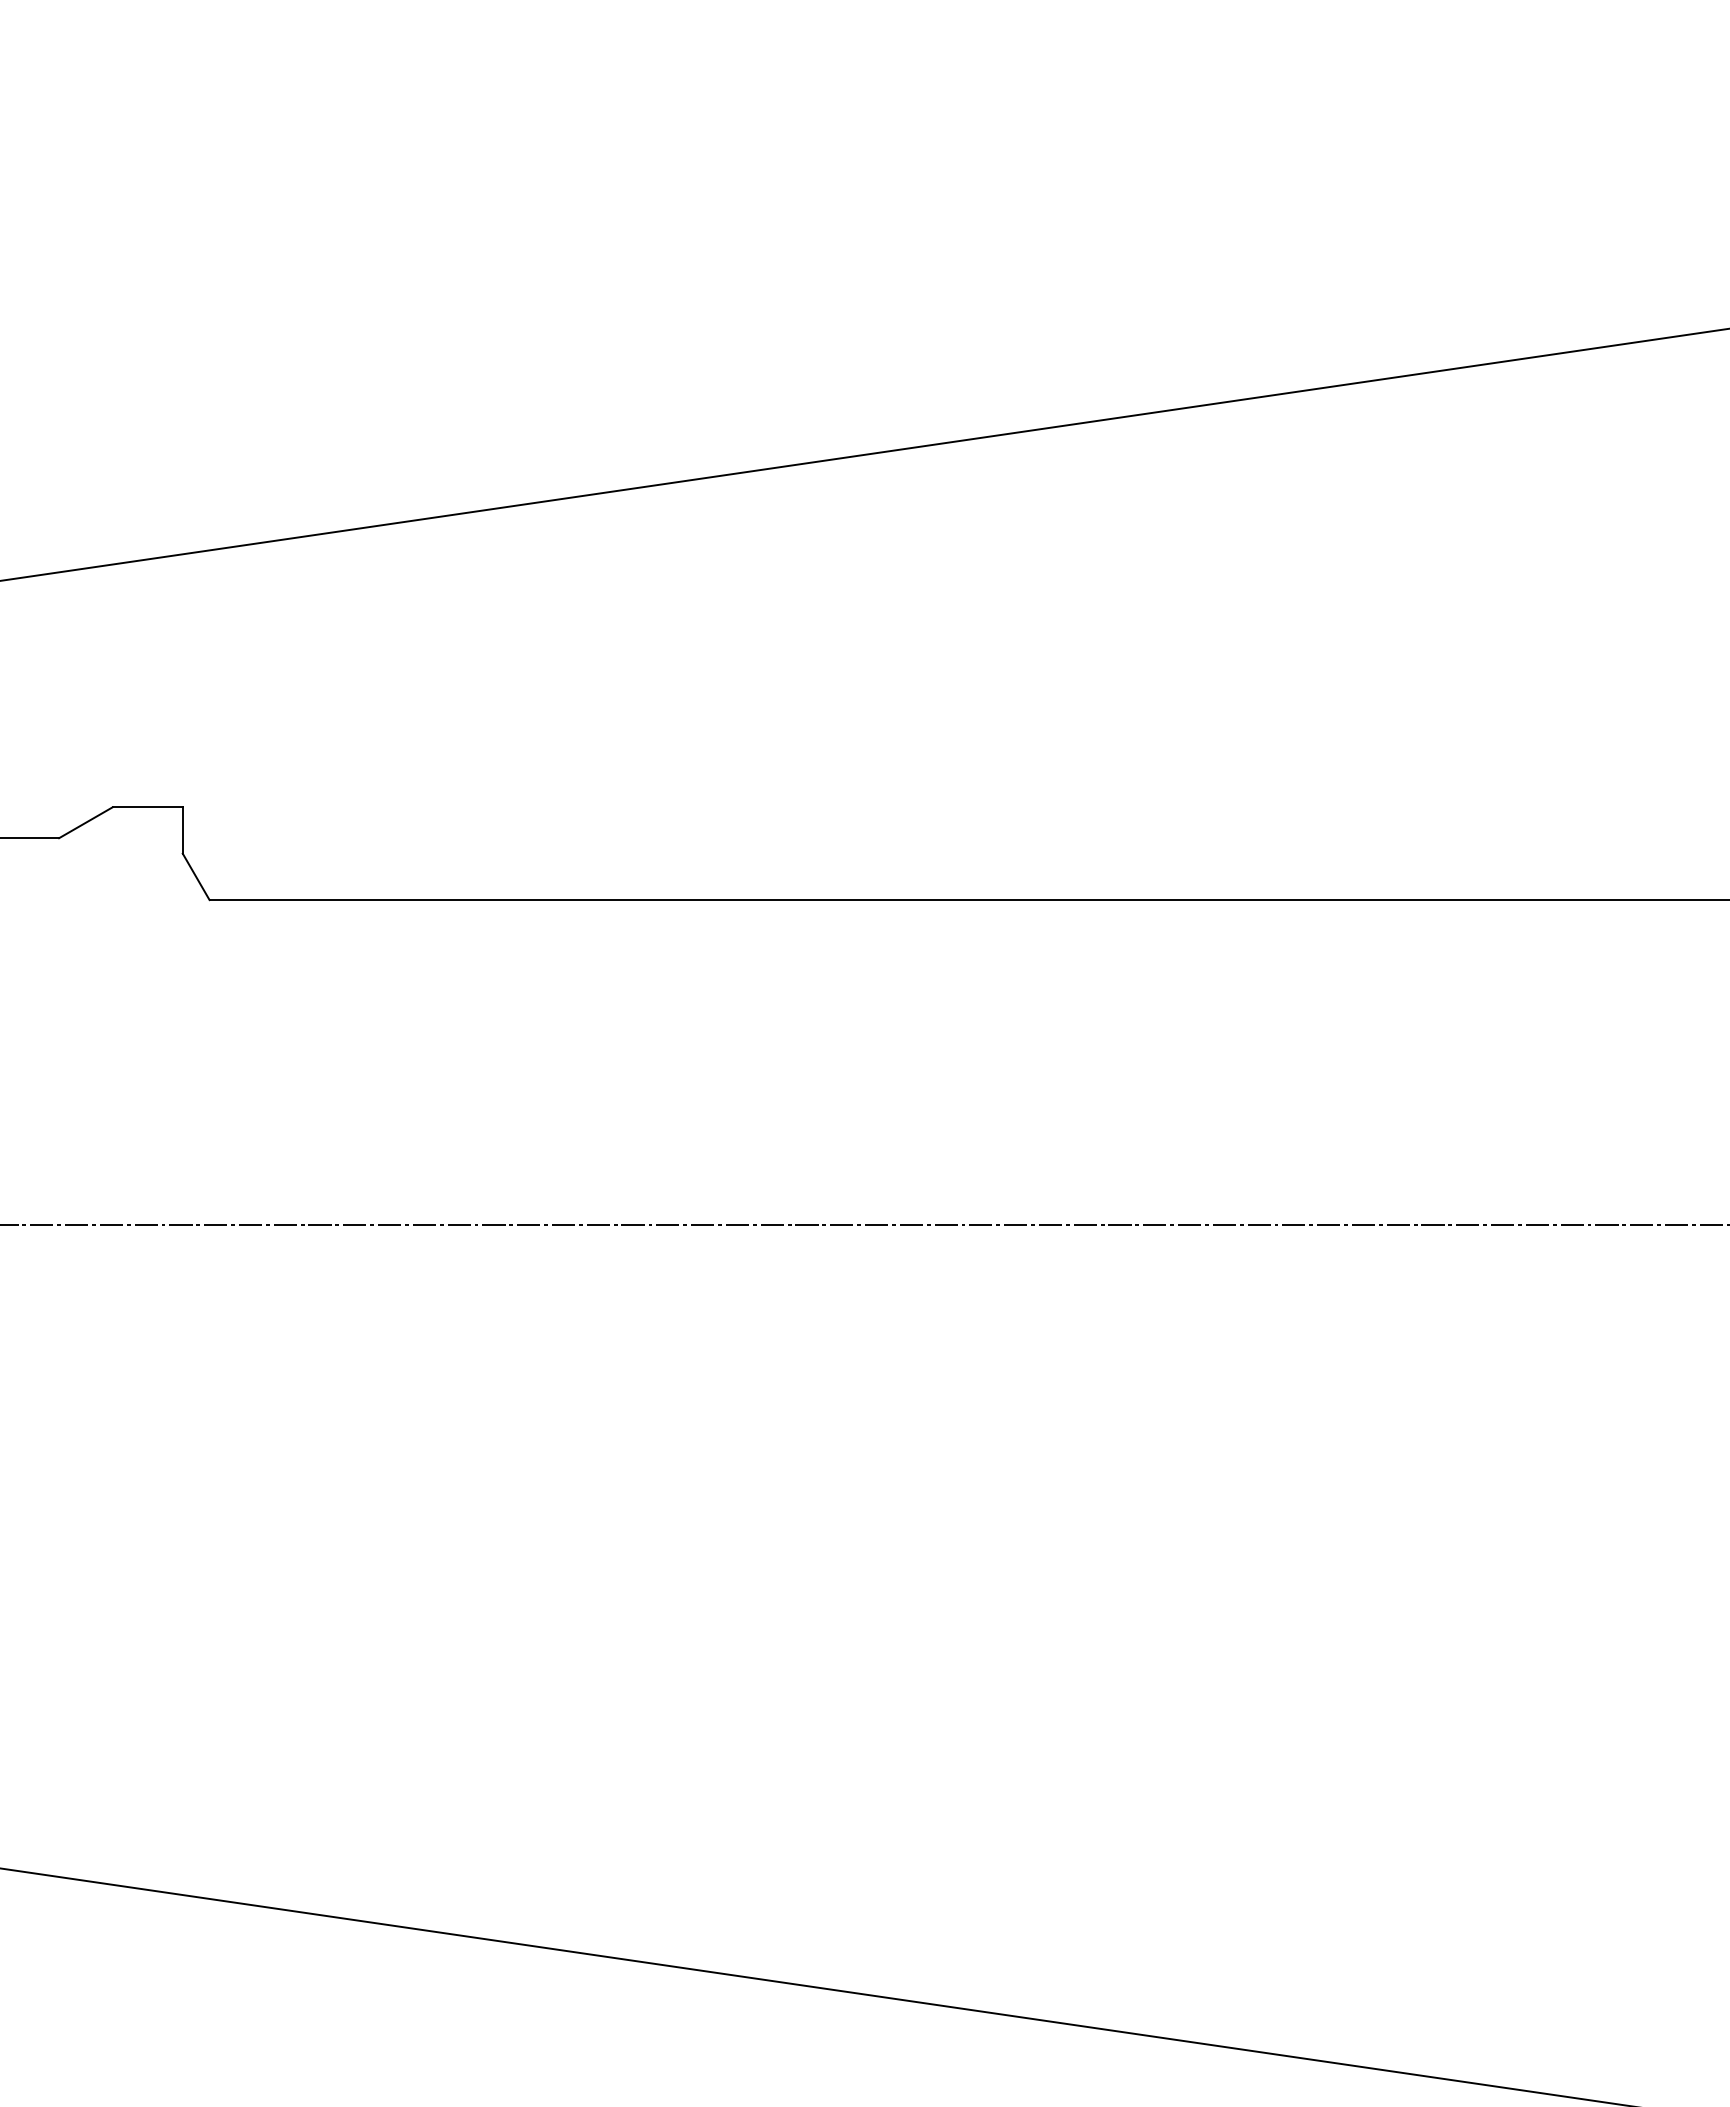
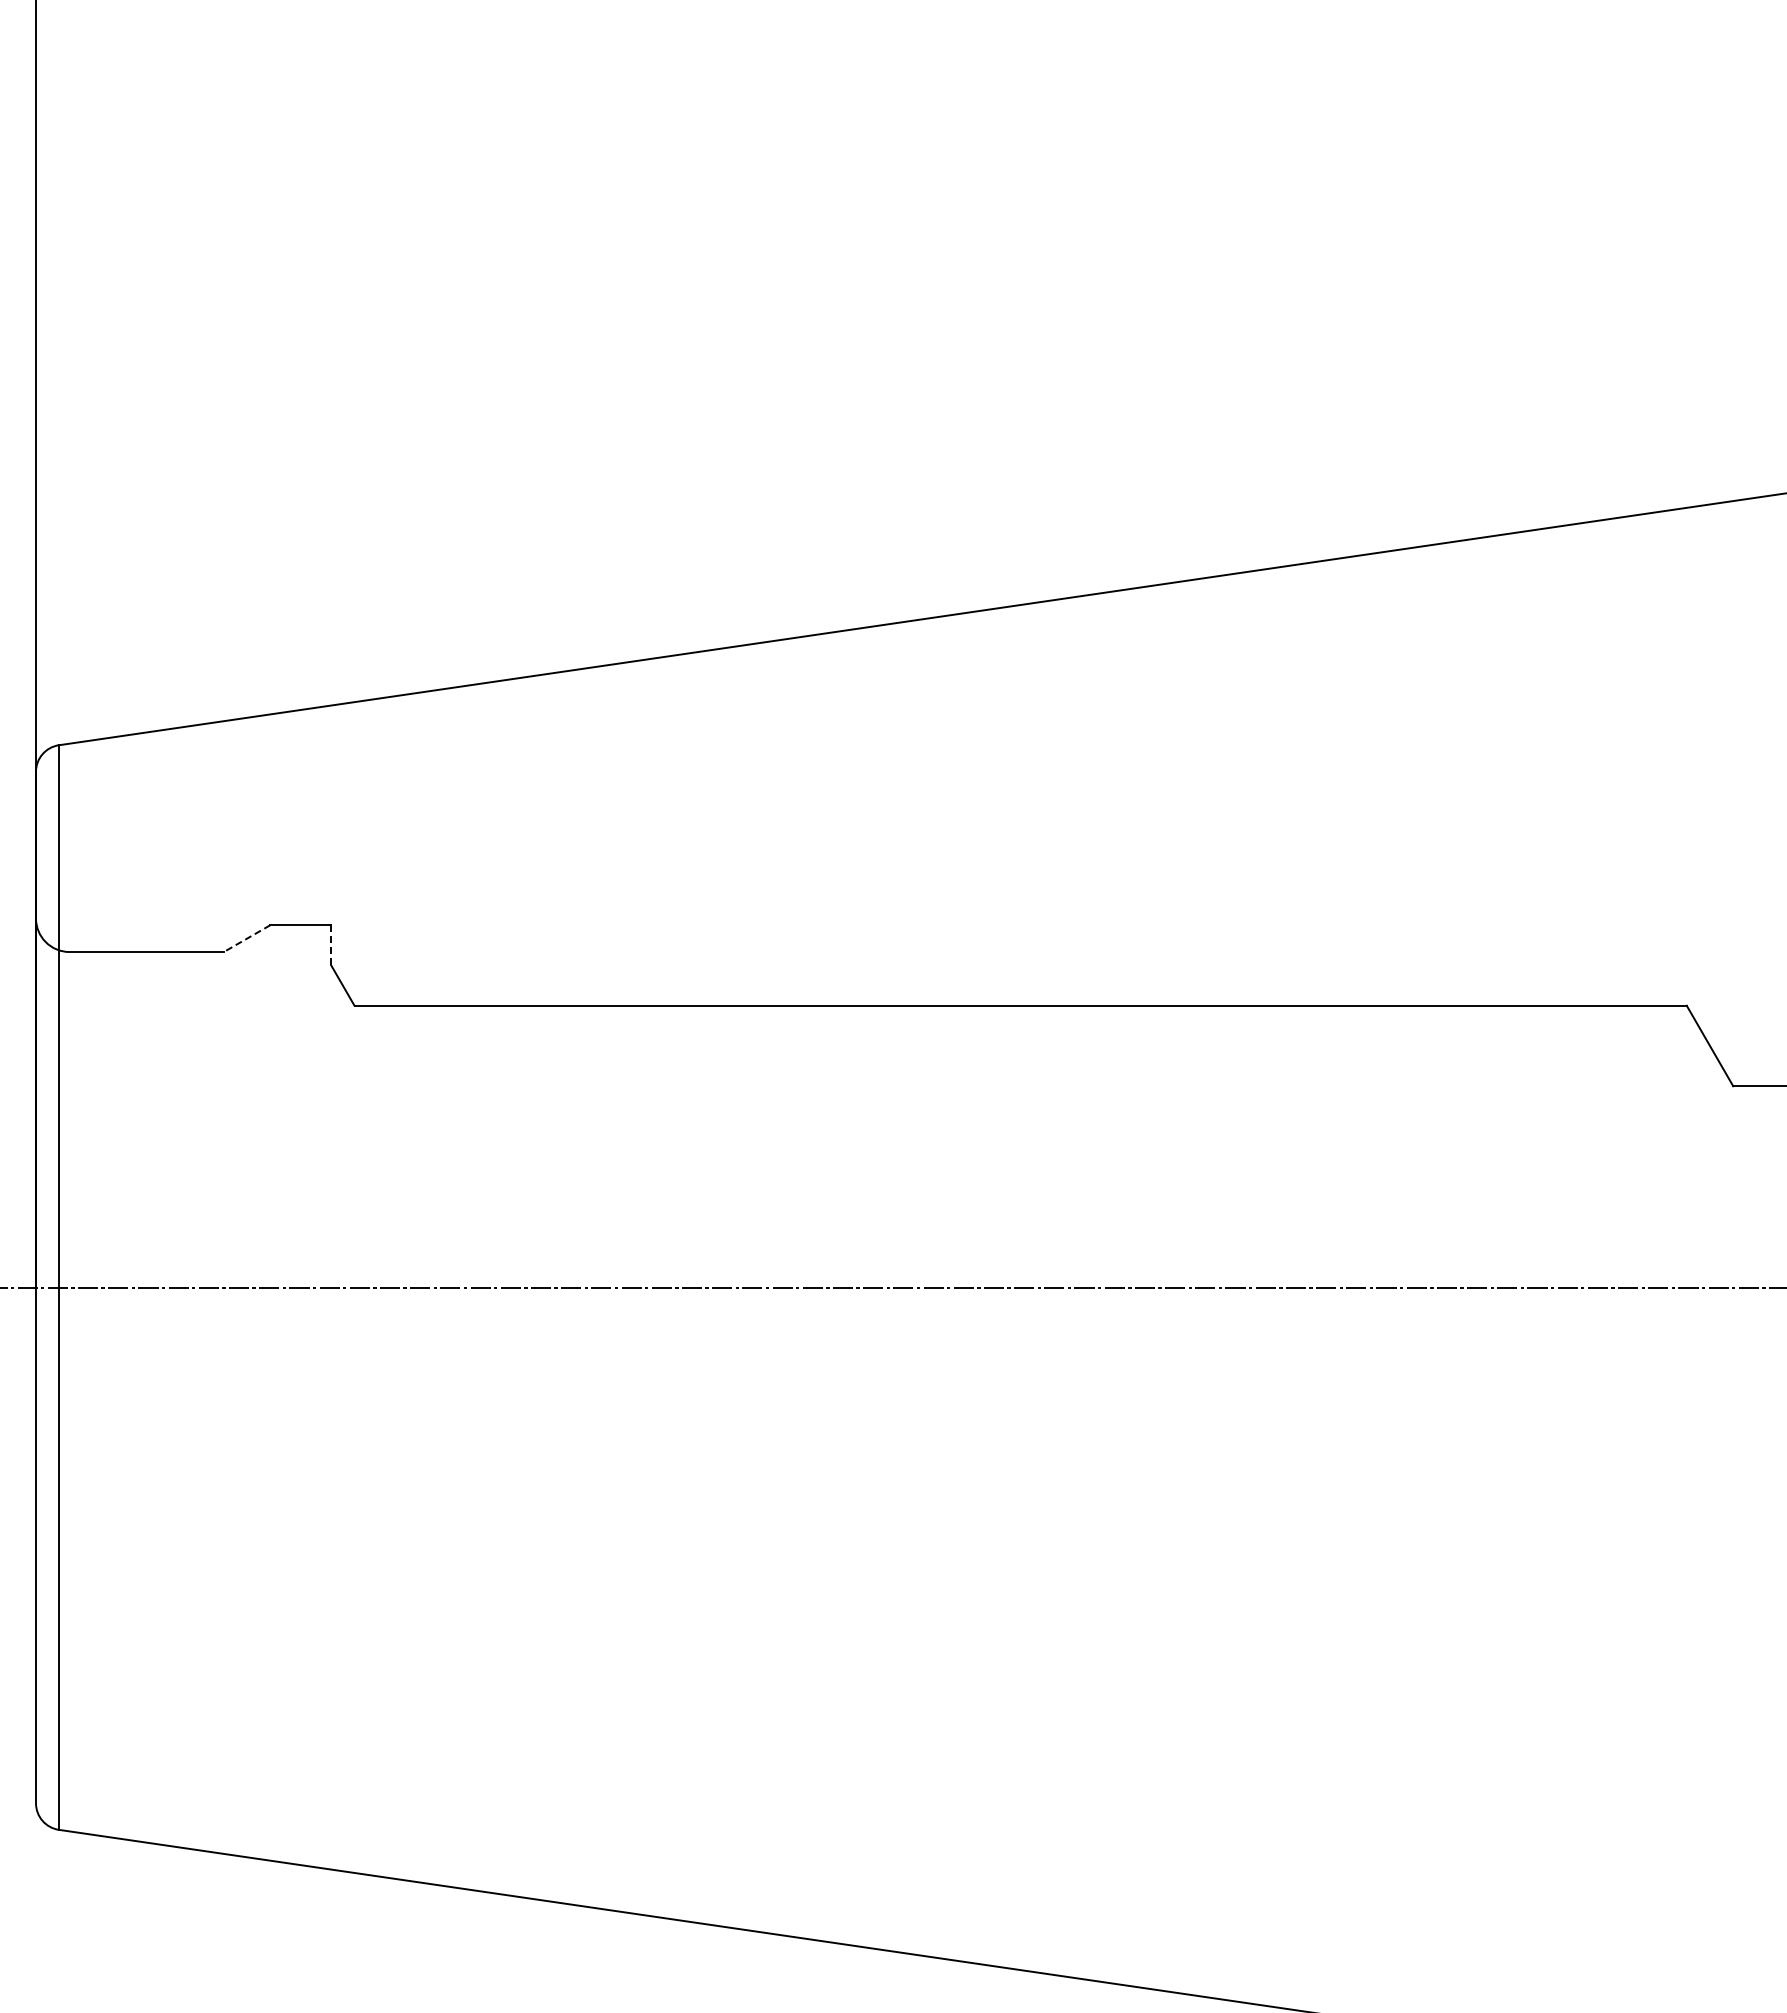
line: (86, 822) -> (247, 938), solid -> dashed
line: (183, 829) -> (331, 944), solid -> dashed

